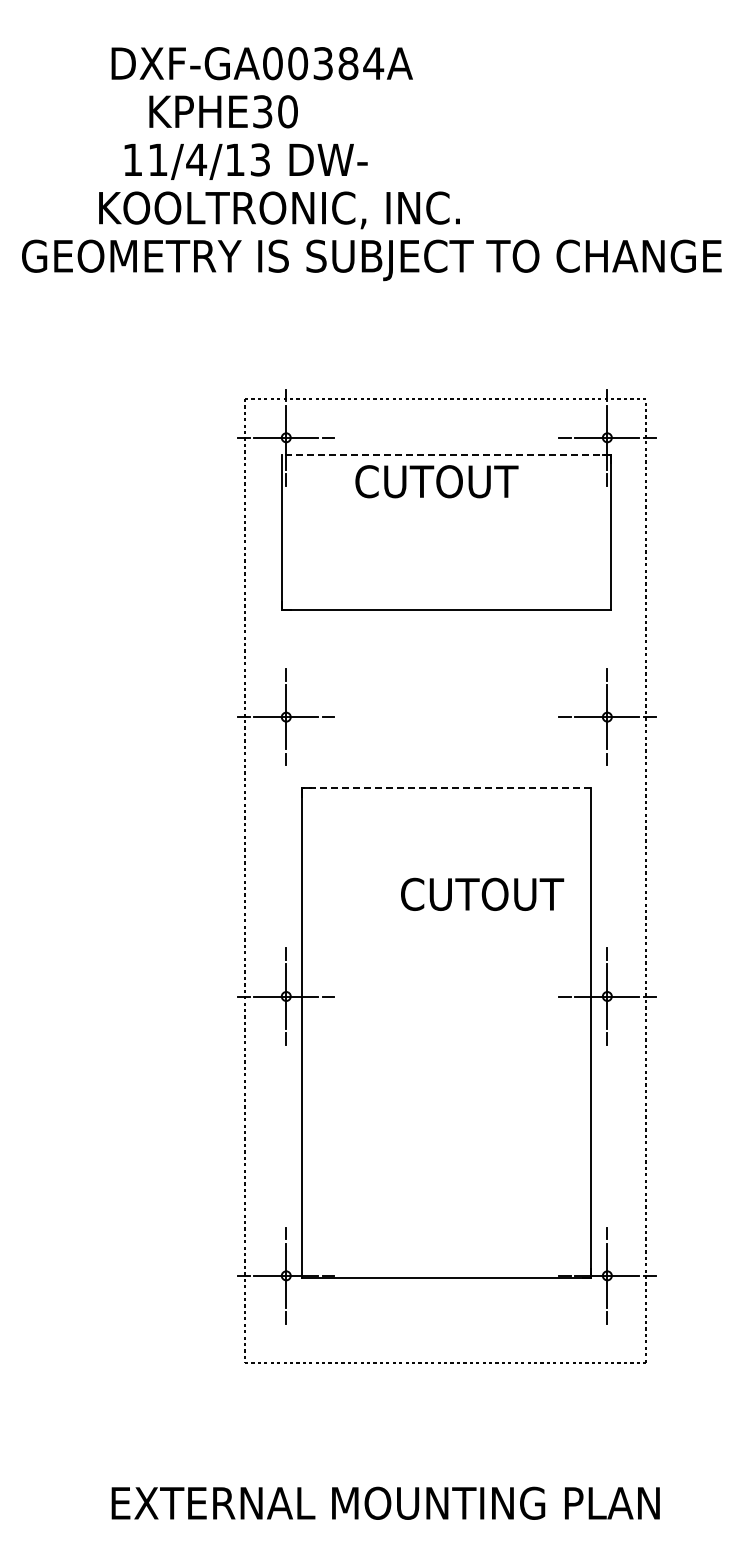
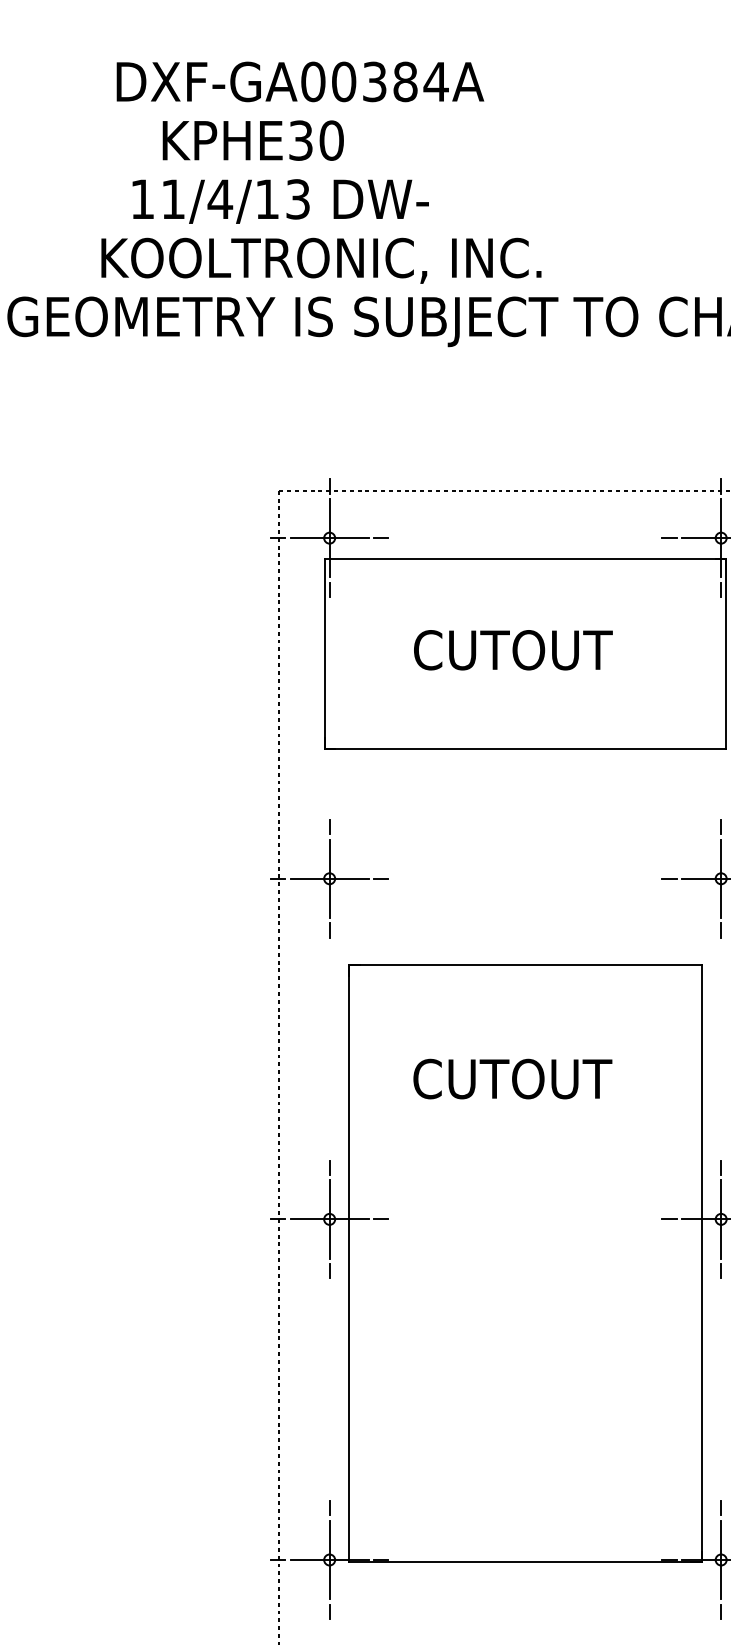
line: (446, 455) -> (525, 559), dashed -> solid
text: (436, 481) -> (512, 649), moved
line: (446, 788) -> (525, 965), dashed -> solid
text: (482, 893) -> (512, 1077), moved

